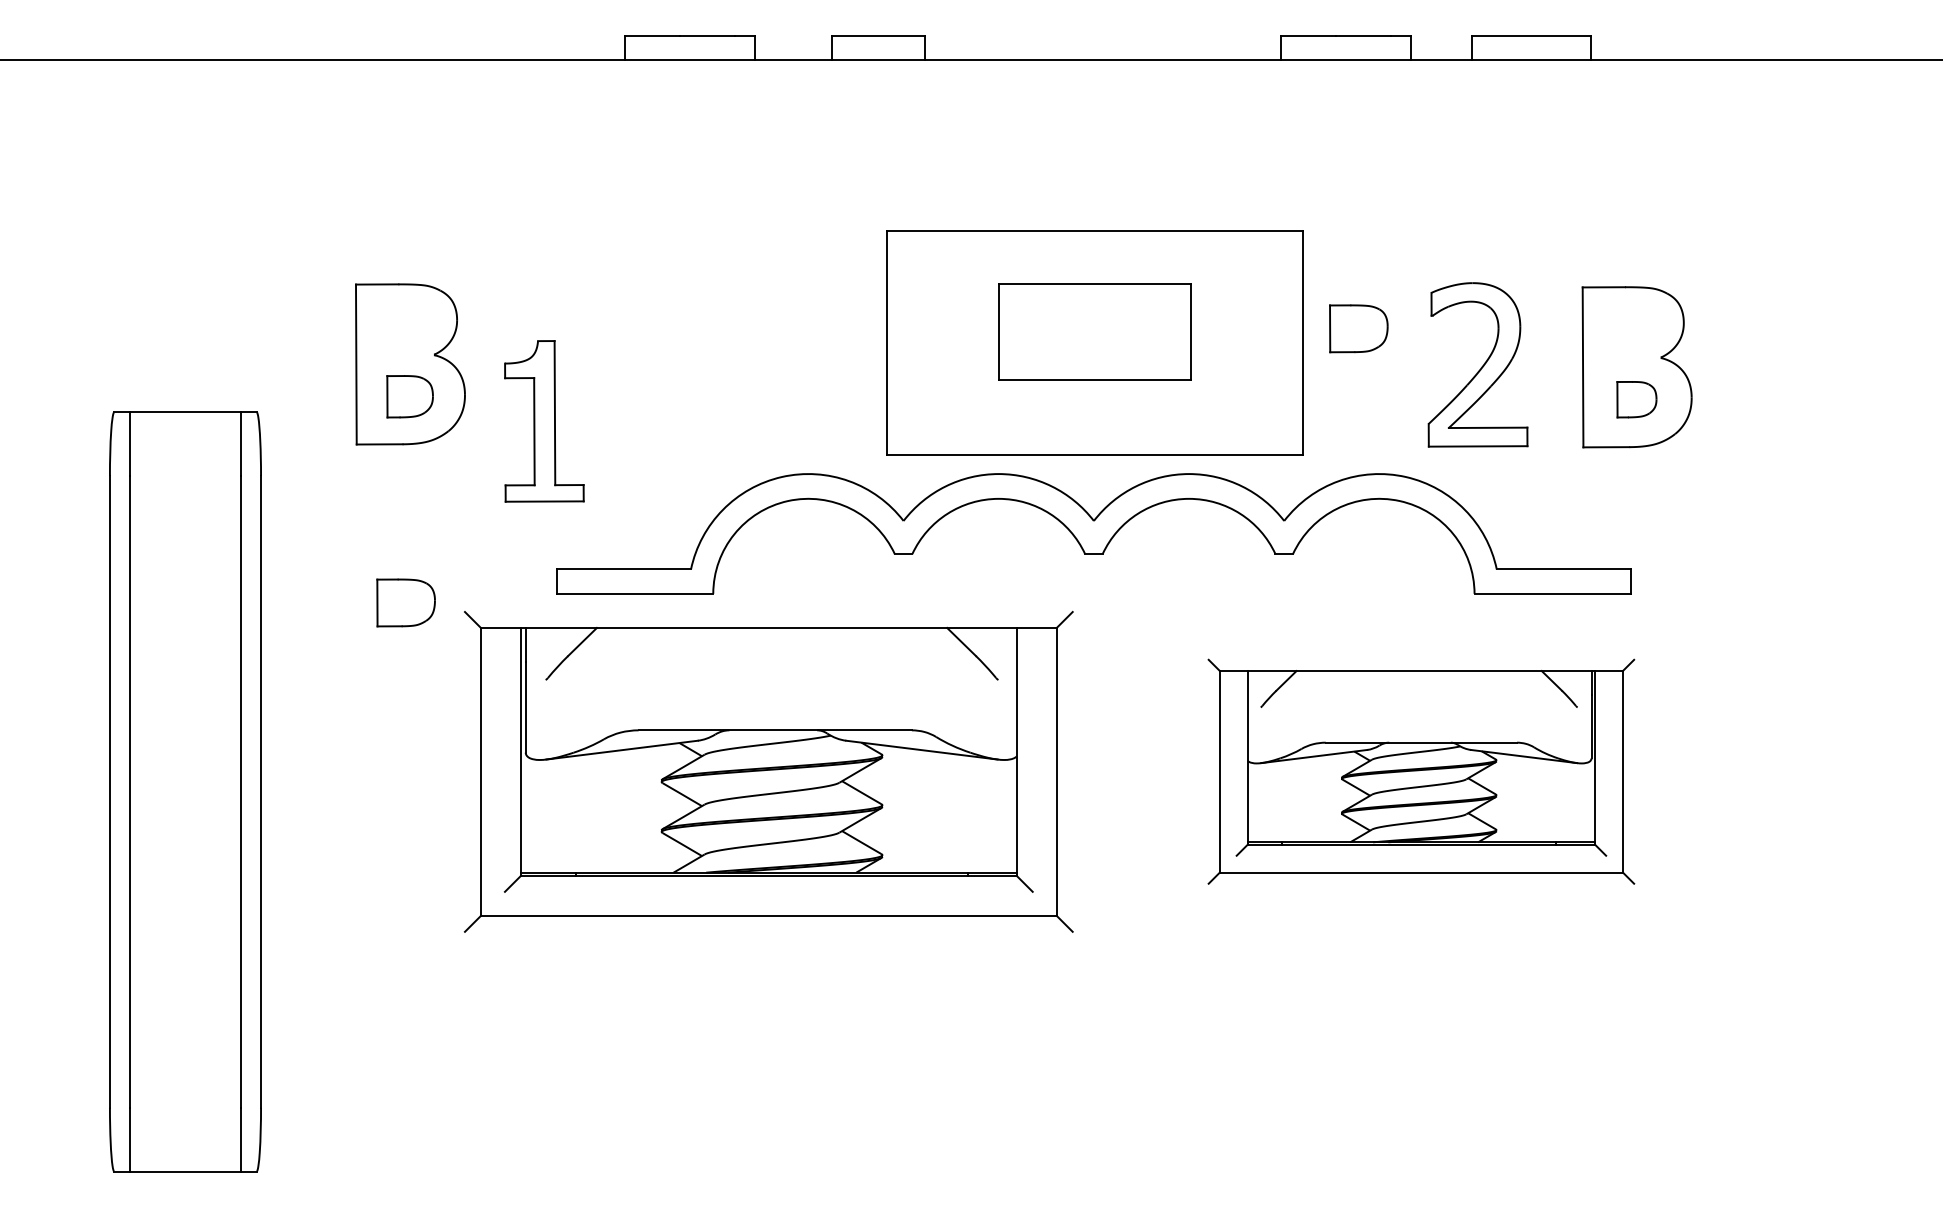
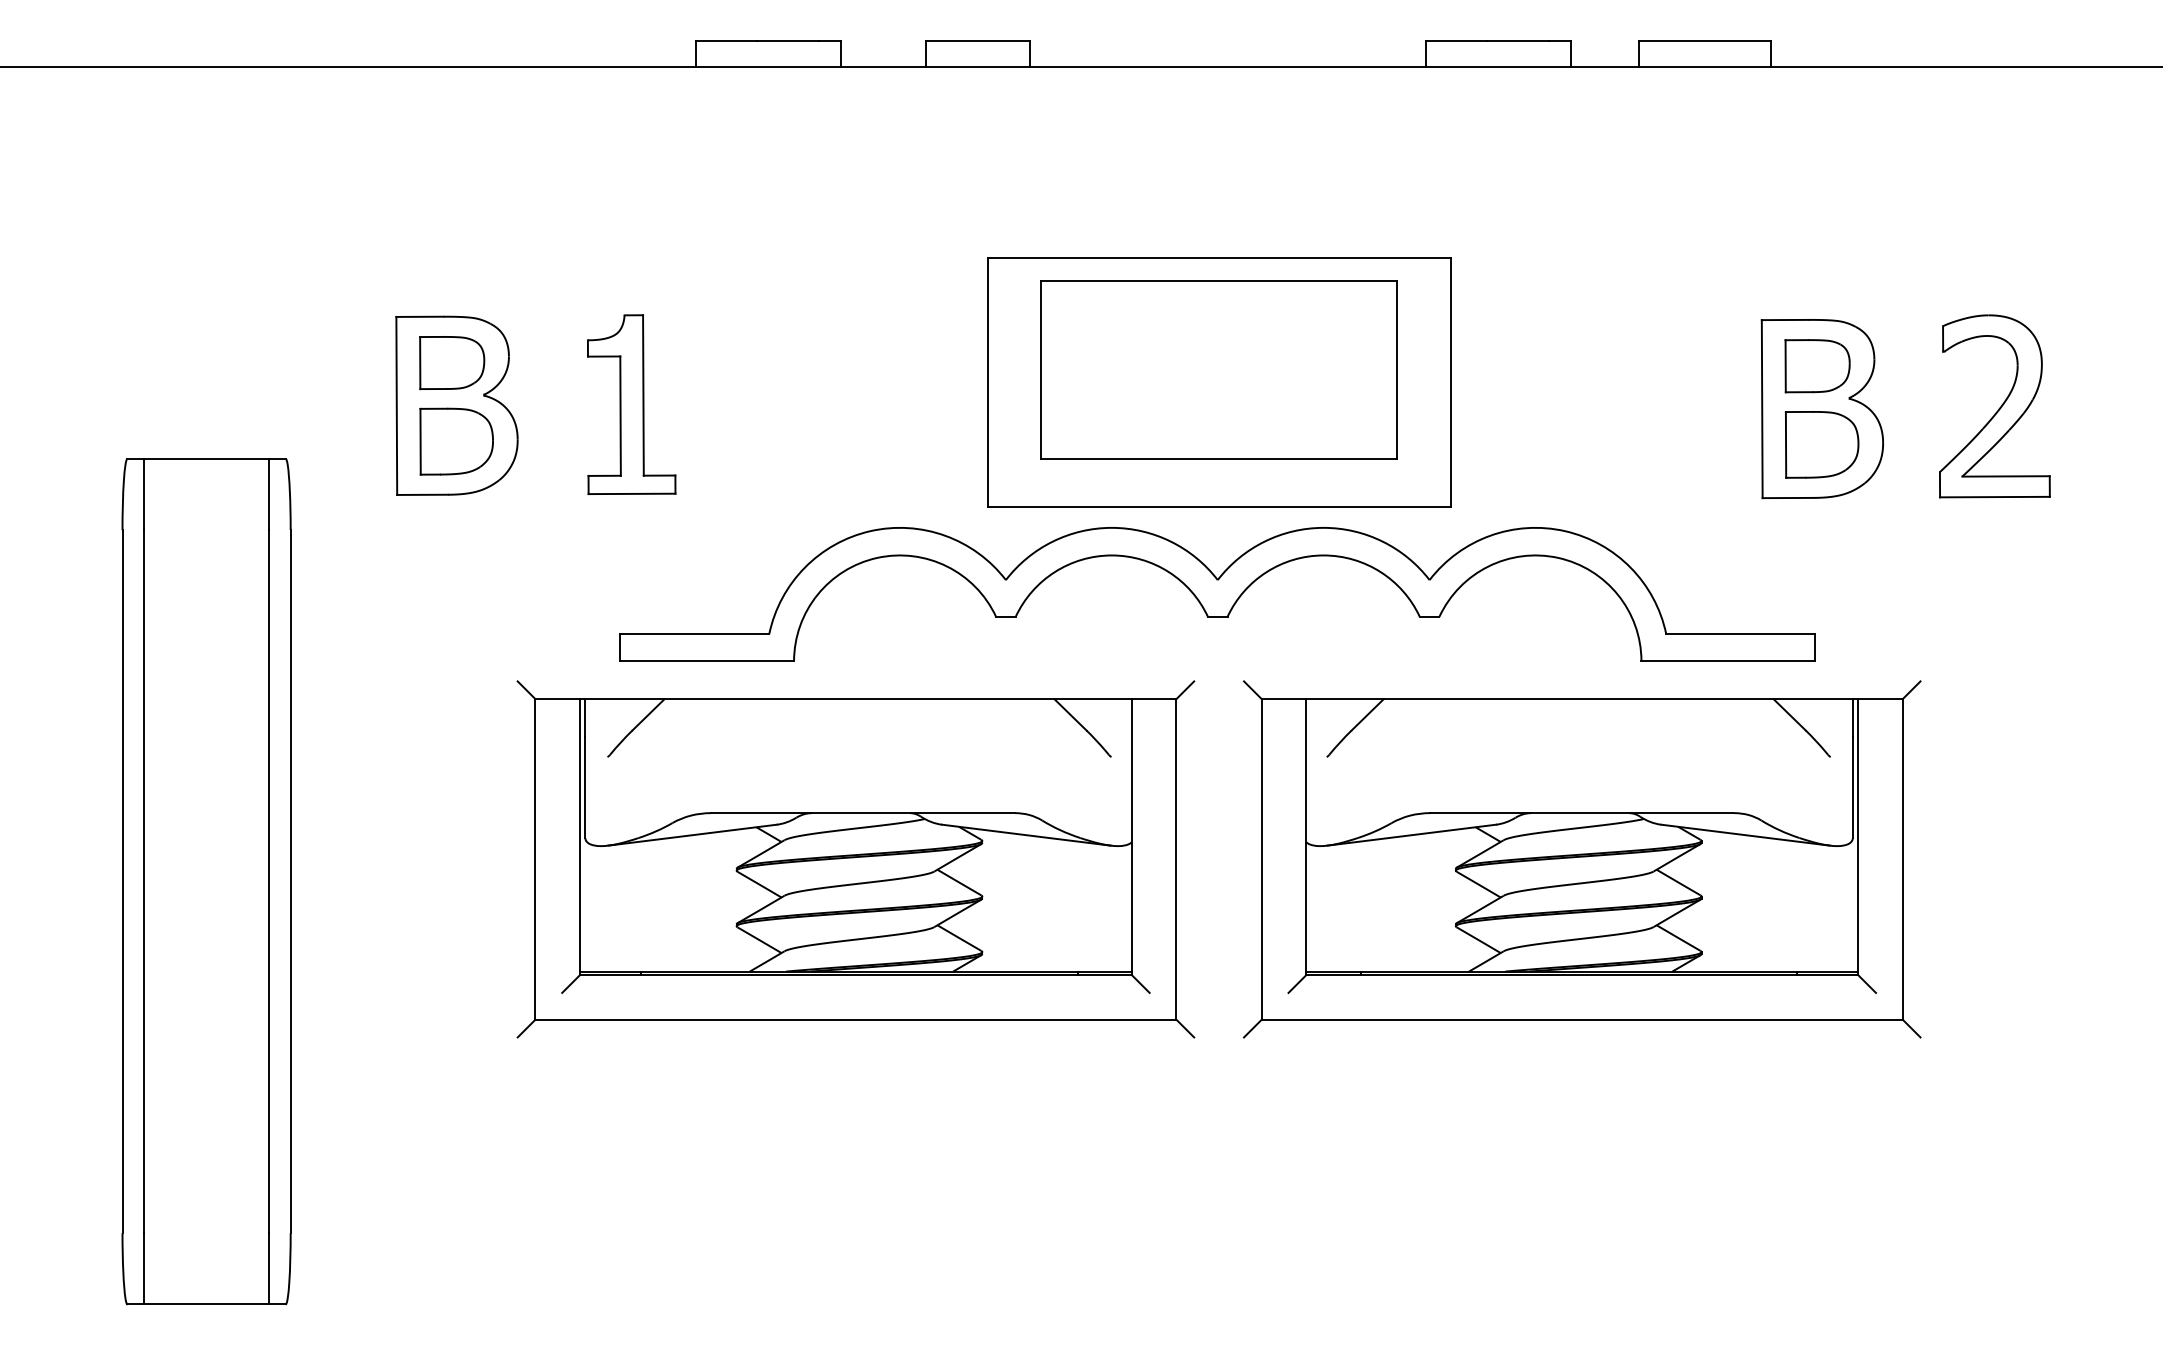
part: (1358, 328) -> (1817, 365), moved
part: (1094, 331) -> (1218, 369), size x1.67
part: (1477, 364) -> (1994, 405), moved
part: (409, 396) -> (455, 441), size x1.43
part: (1636, 399) -> (1821, 444), size x1.67
part: (544, 421) -> (631, 404), moved
part: (405, 602) -> (451, 362), moved
part: (1421, 771) -> (1582, 858), size x1.43

